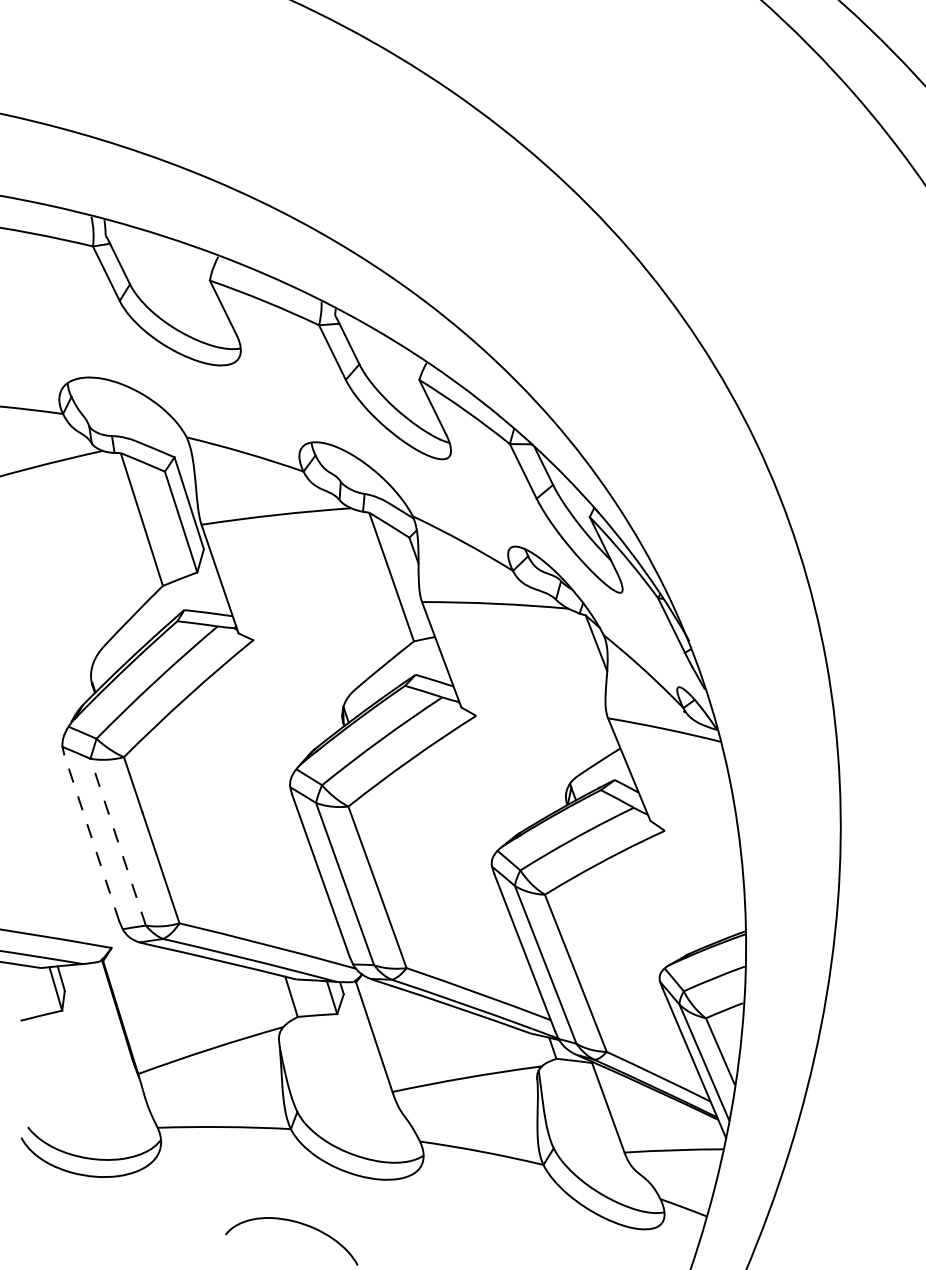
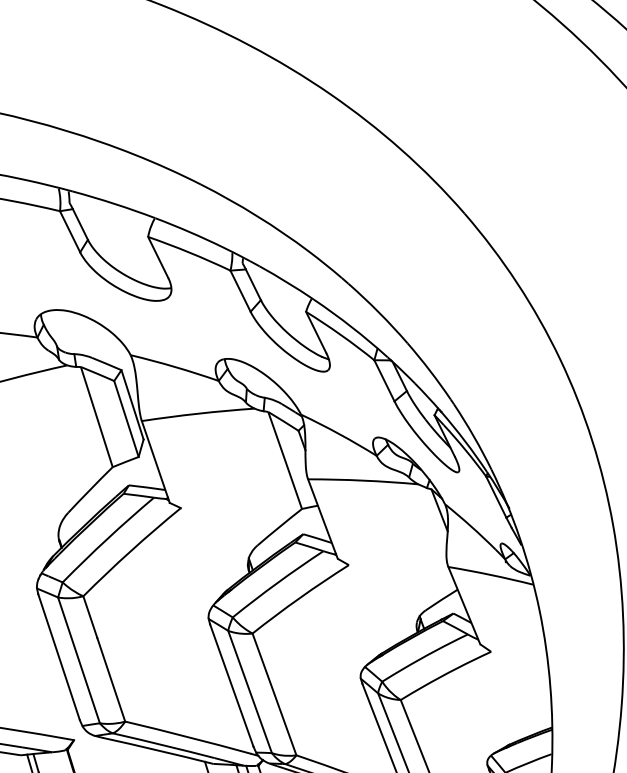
line: (91, 837) -> (58, 656), dashed -> solid
line: (118, 842) -> (79, 660), dashed -> solid

